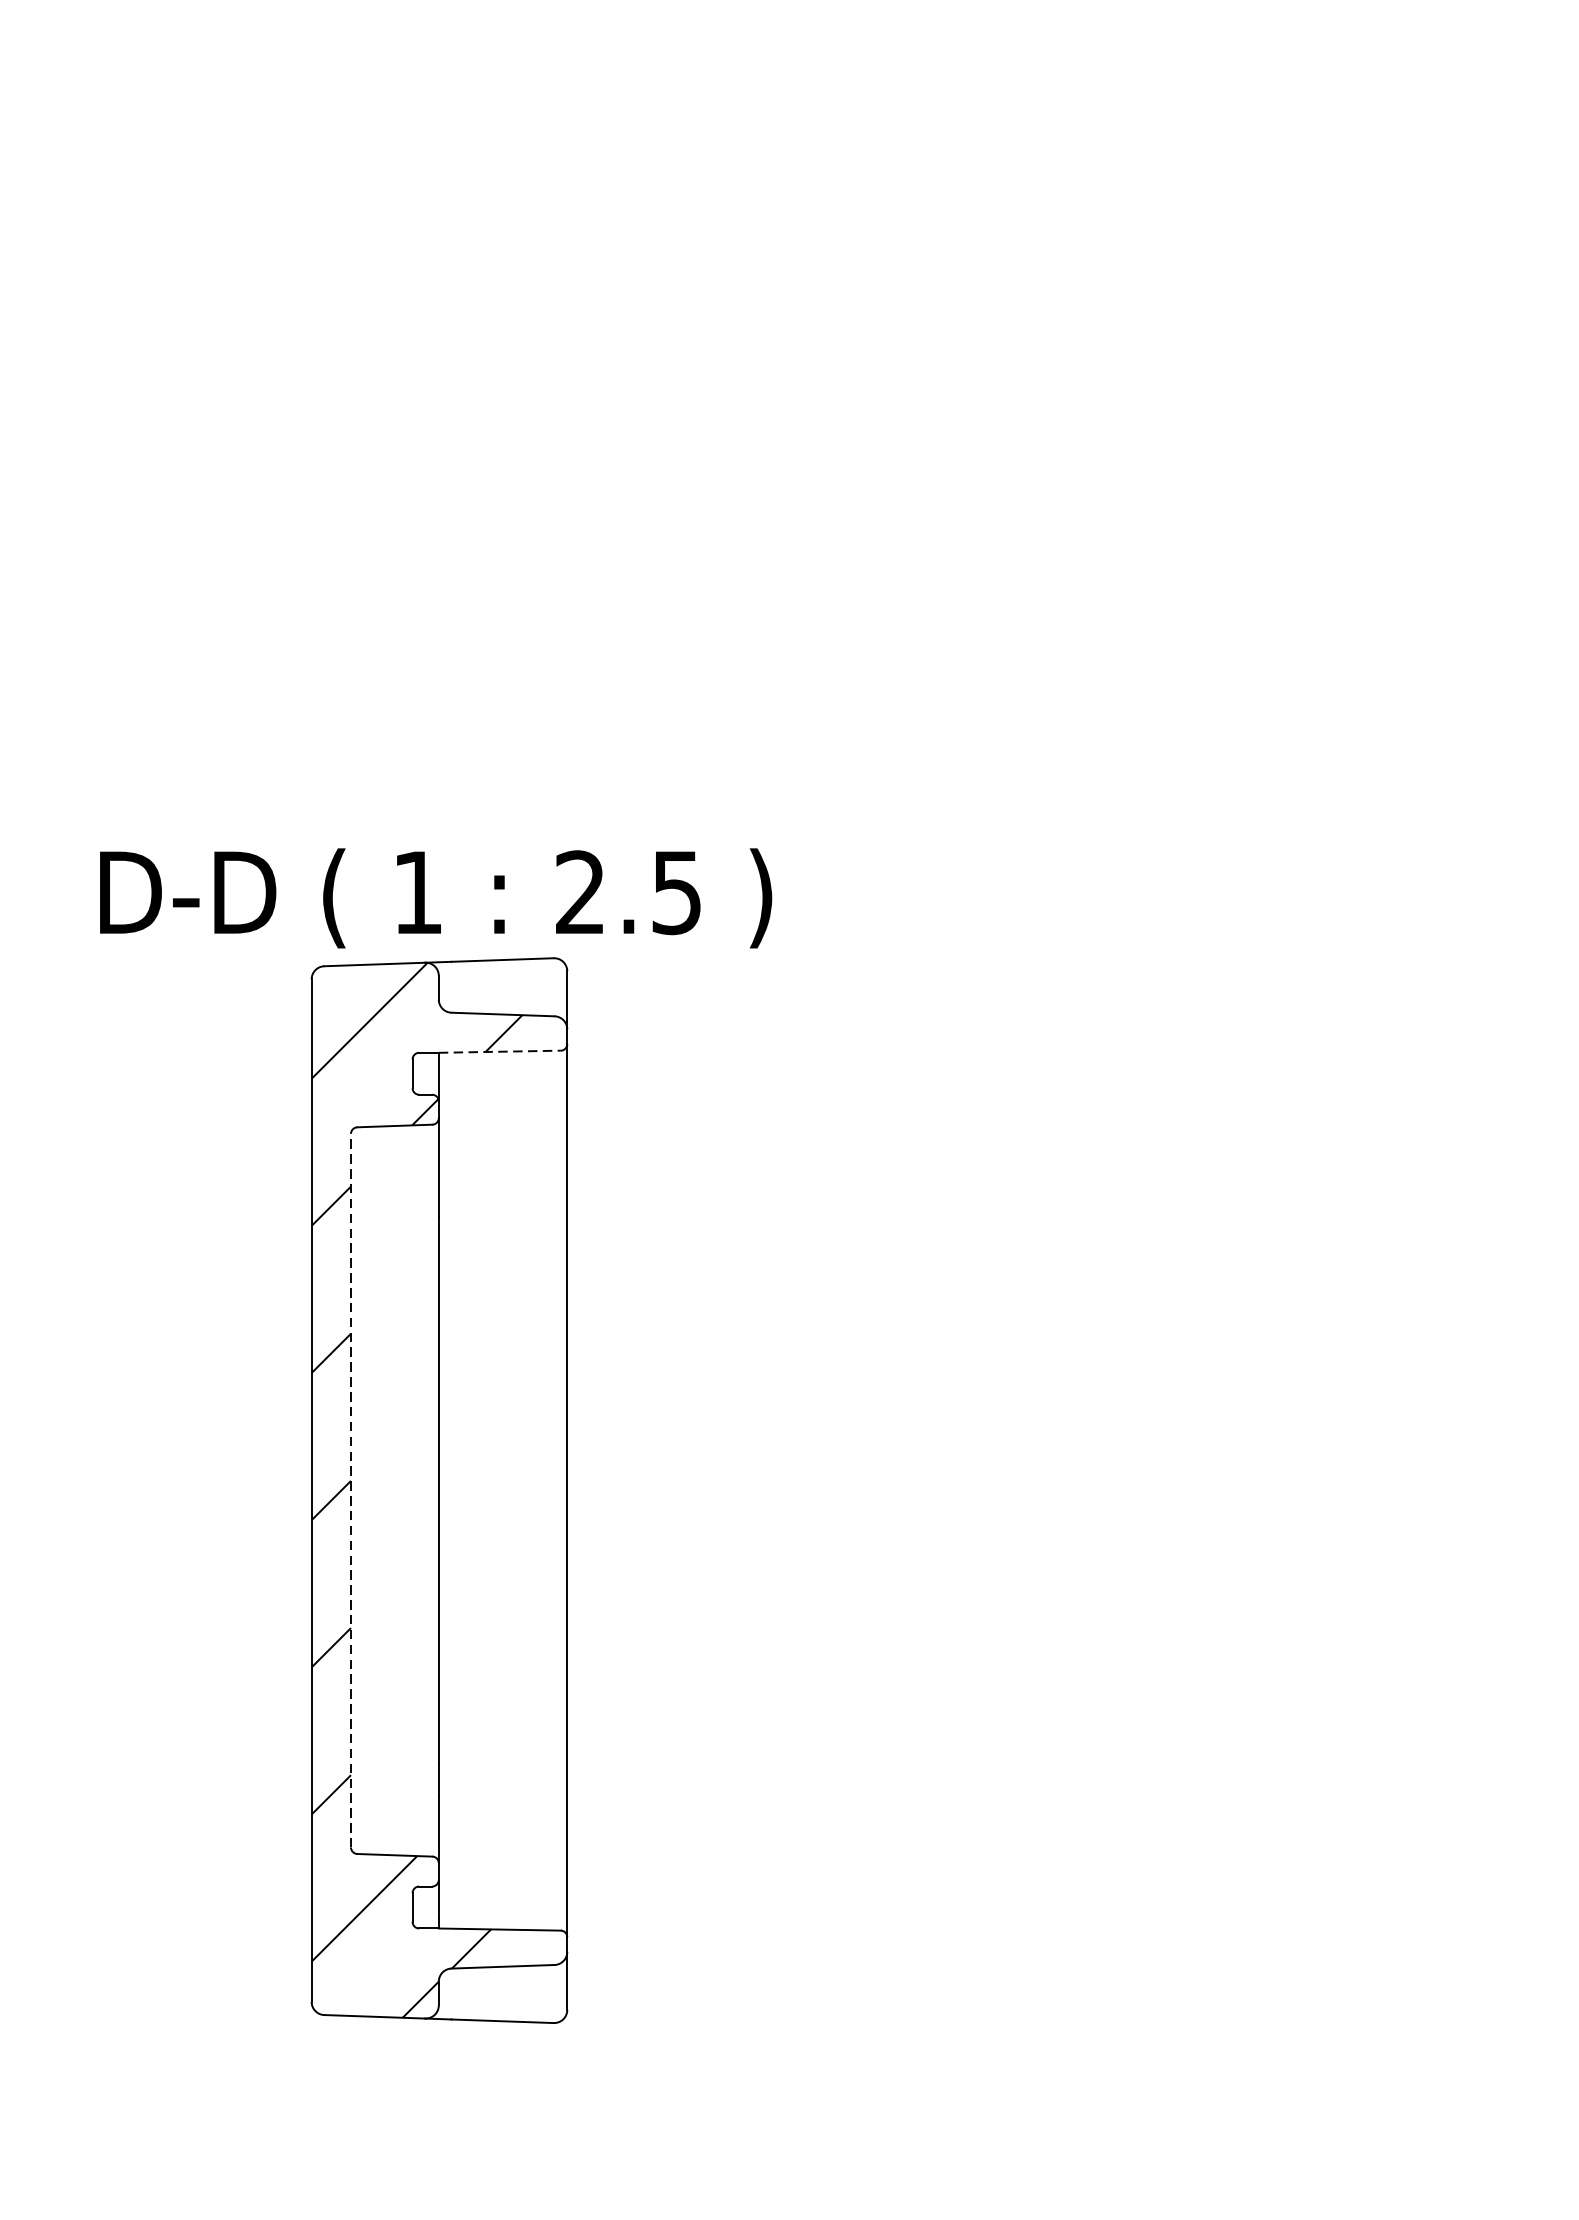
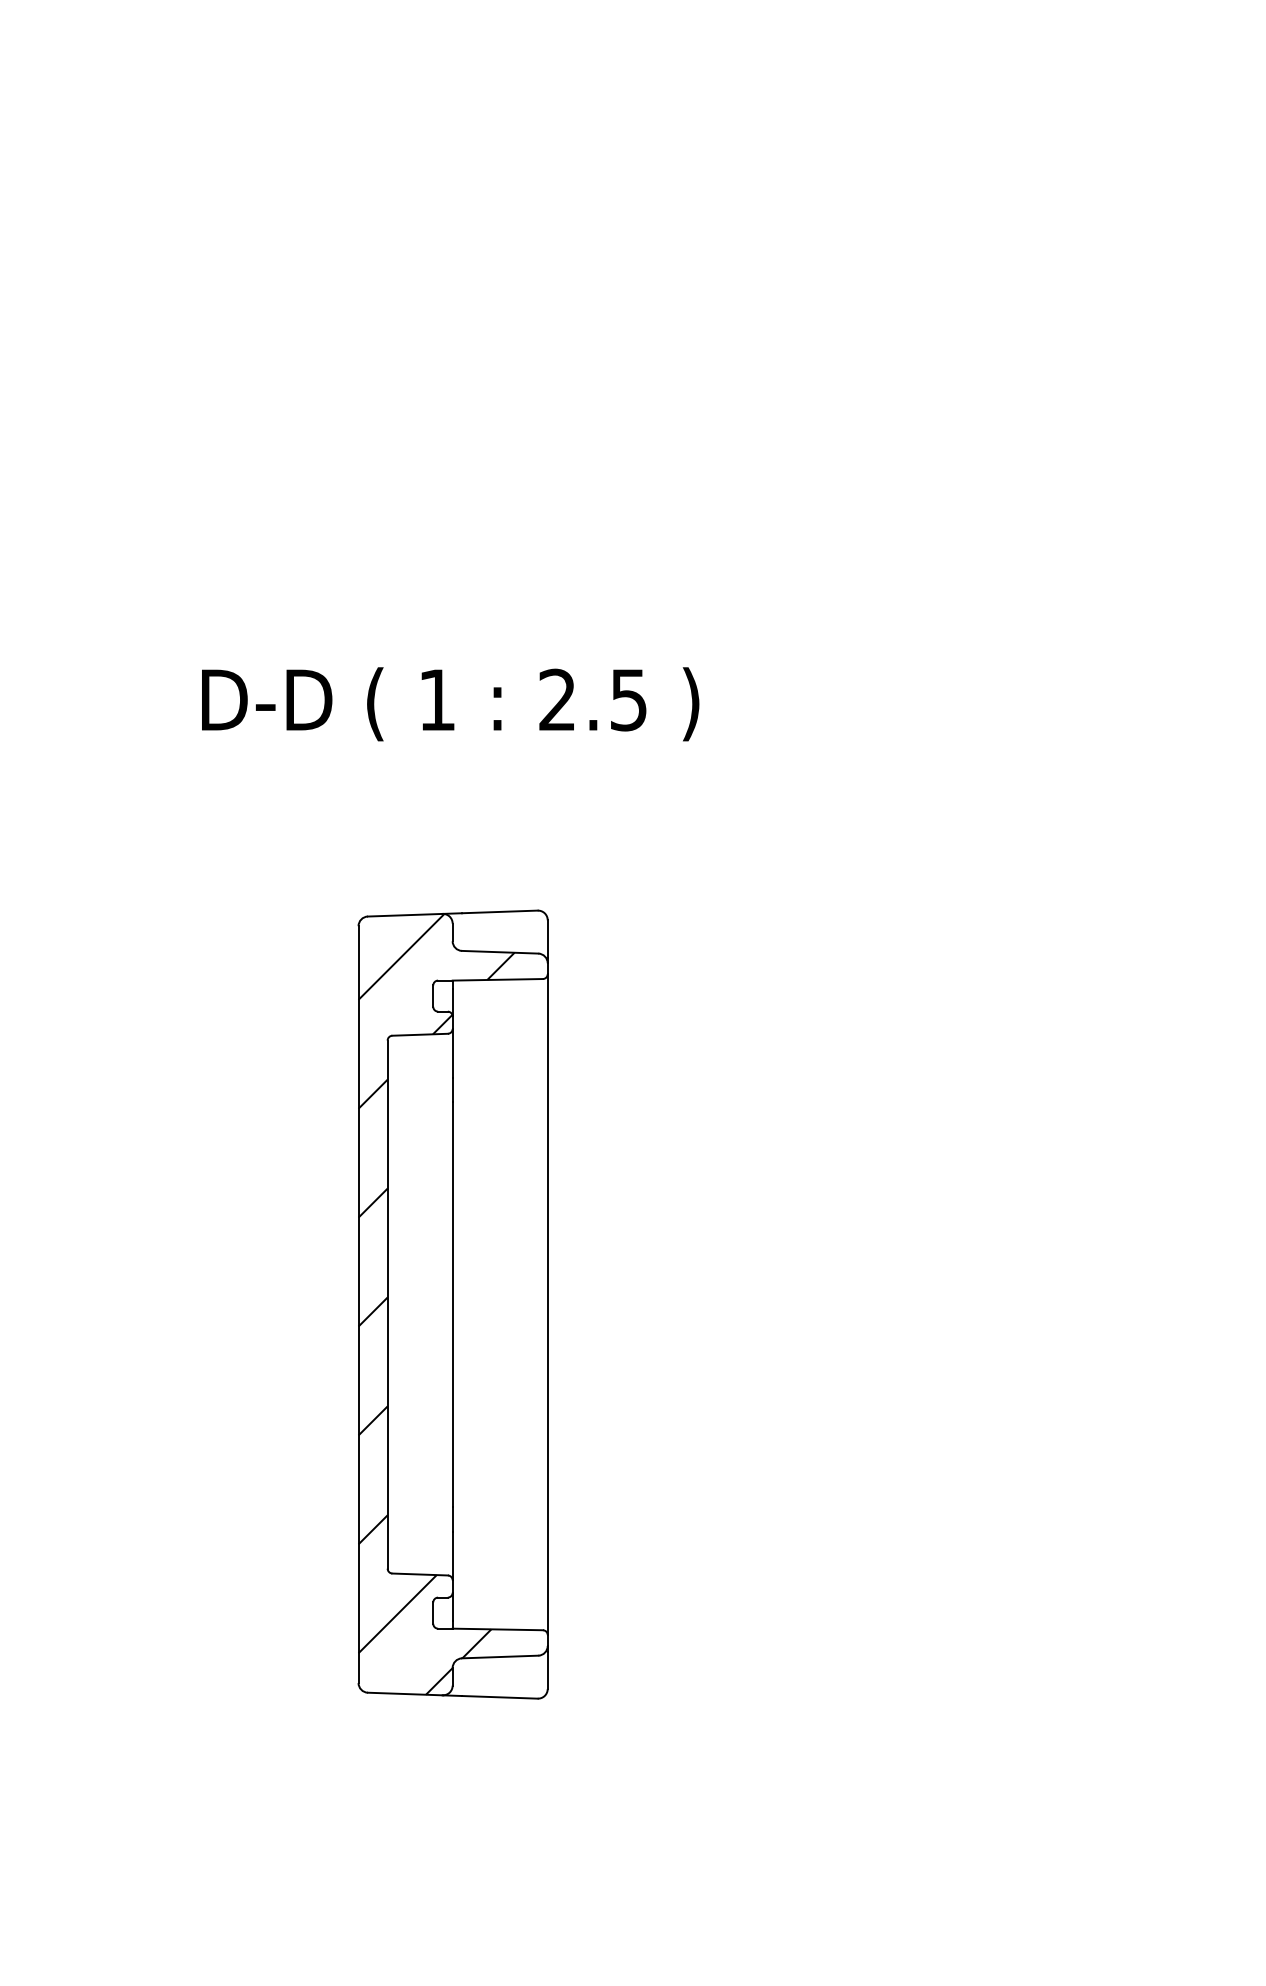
text: (435, 898) -> (450, 704), moved
line: (500, 1051) -> (498, 979), dashed -> solid
line: (350, 1490) -> (387, 1304), dashed -> solid

